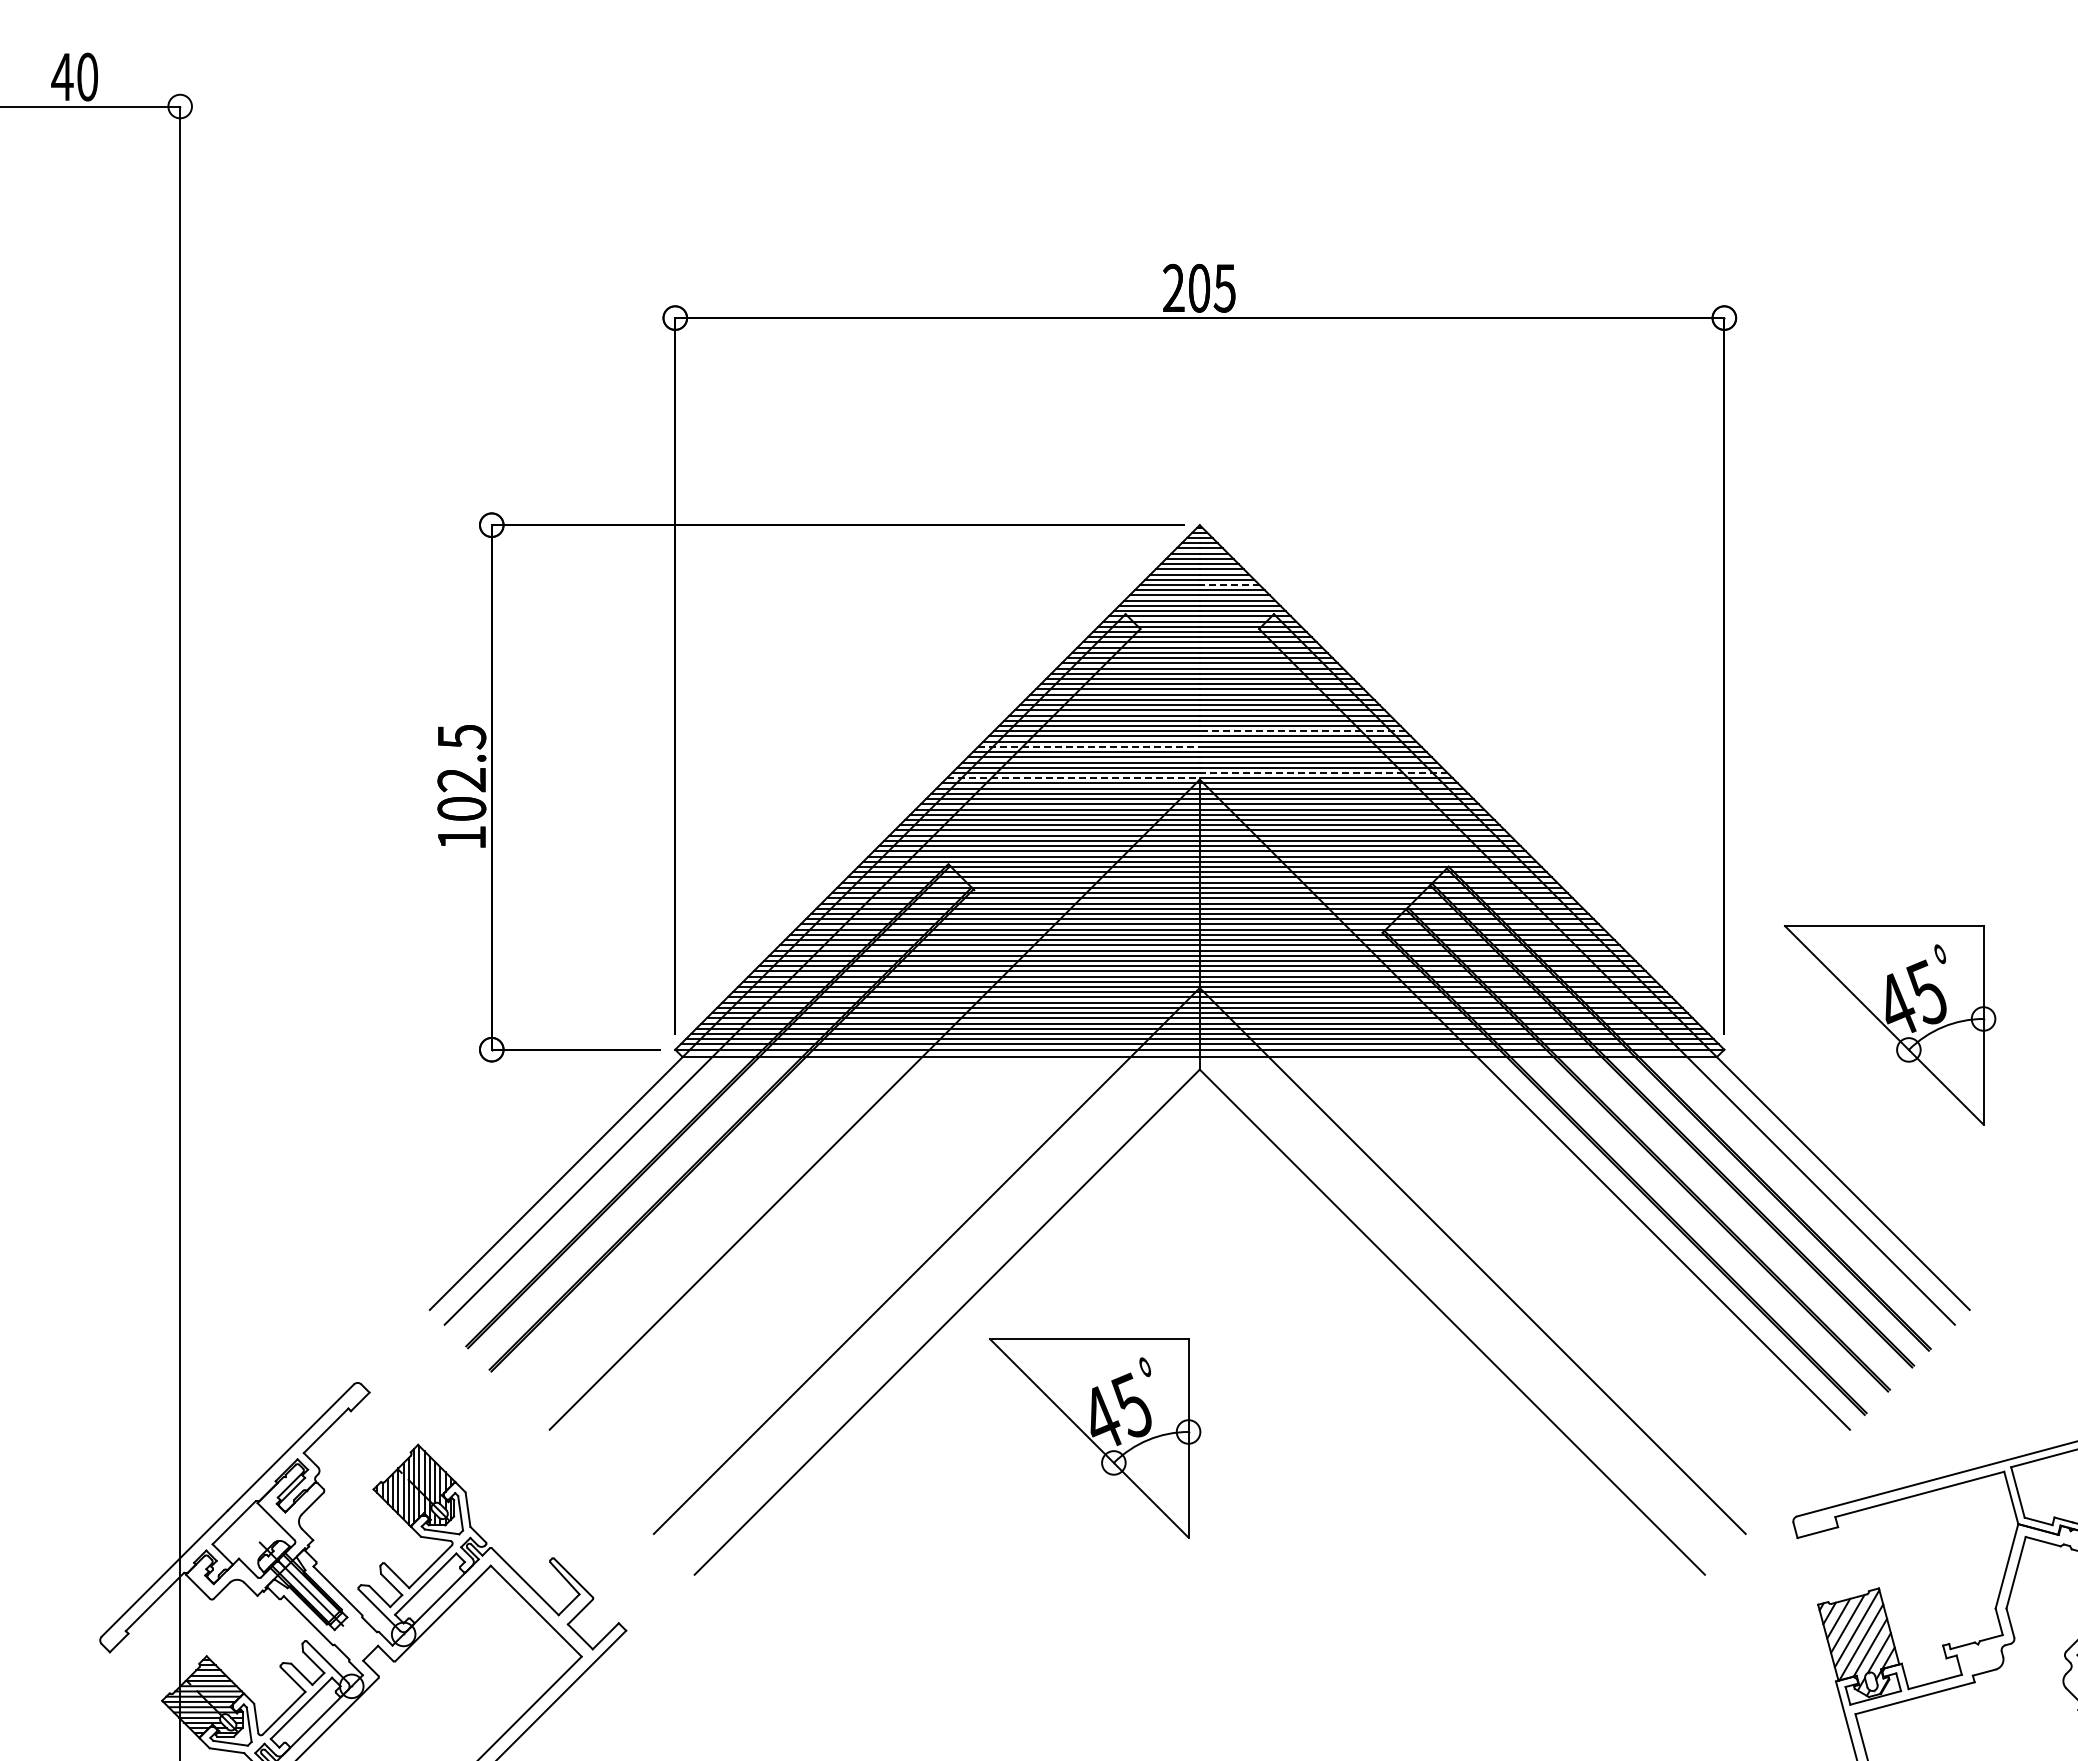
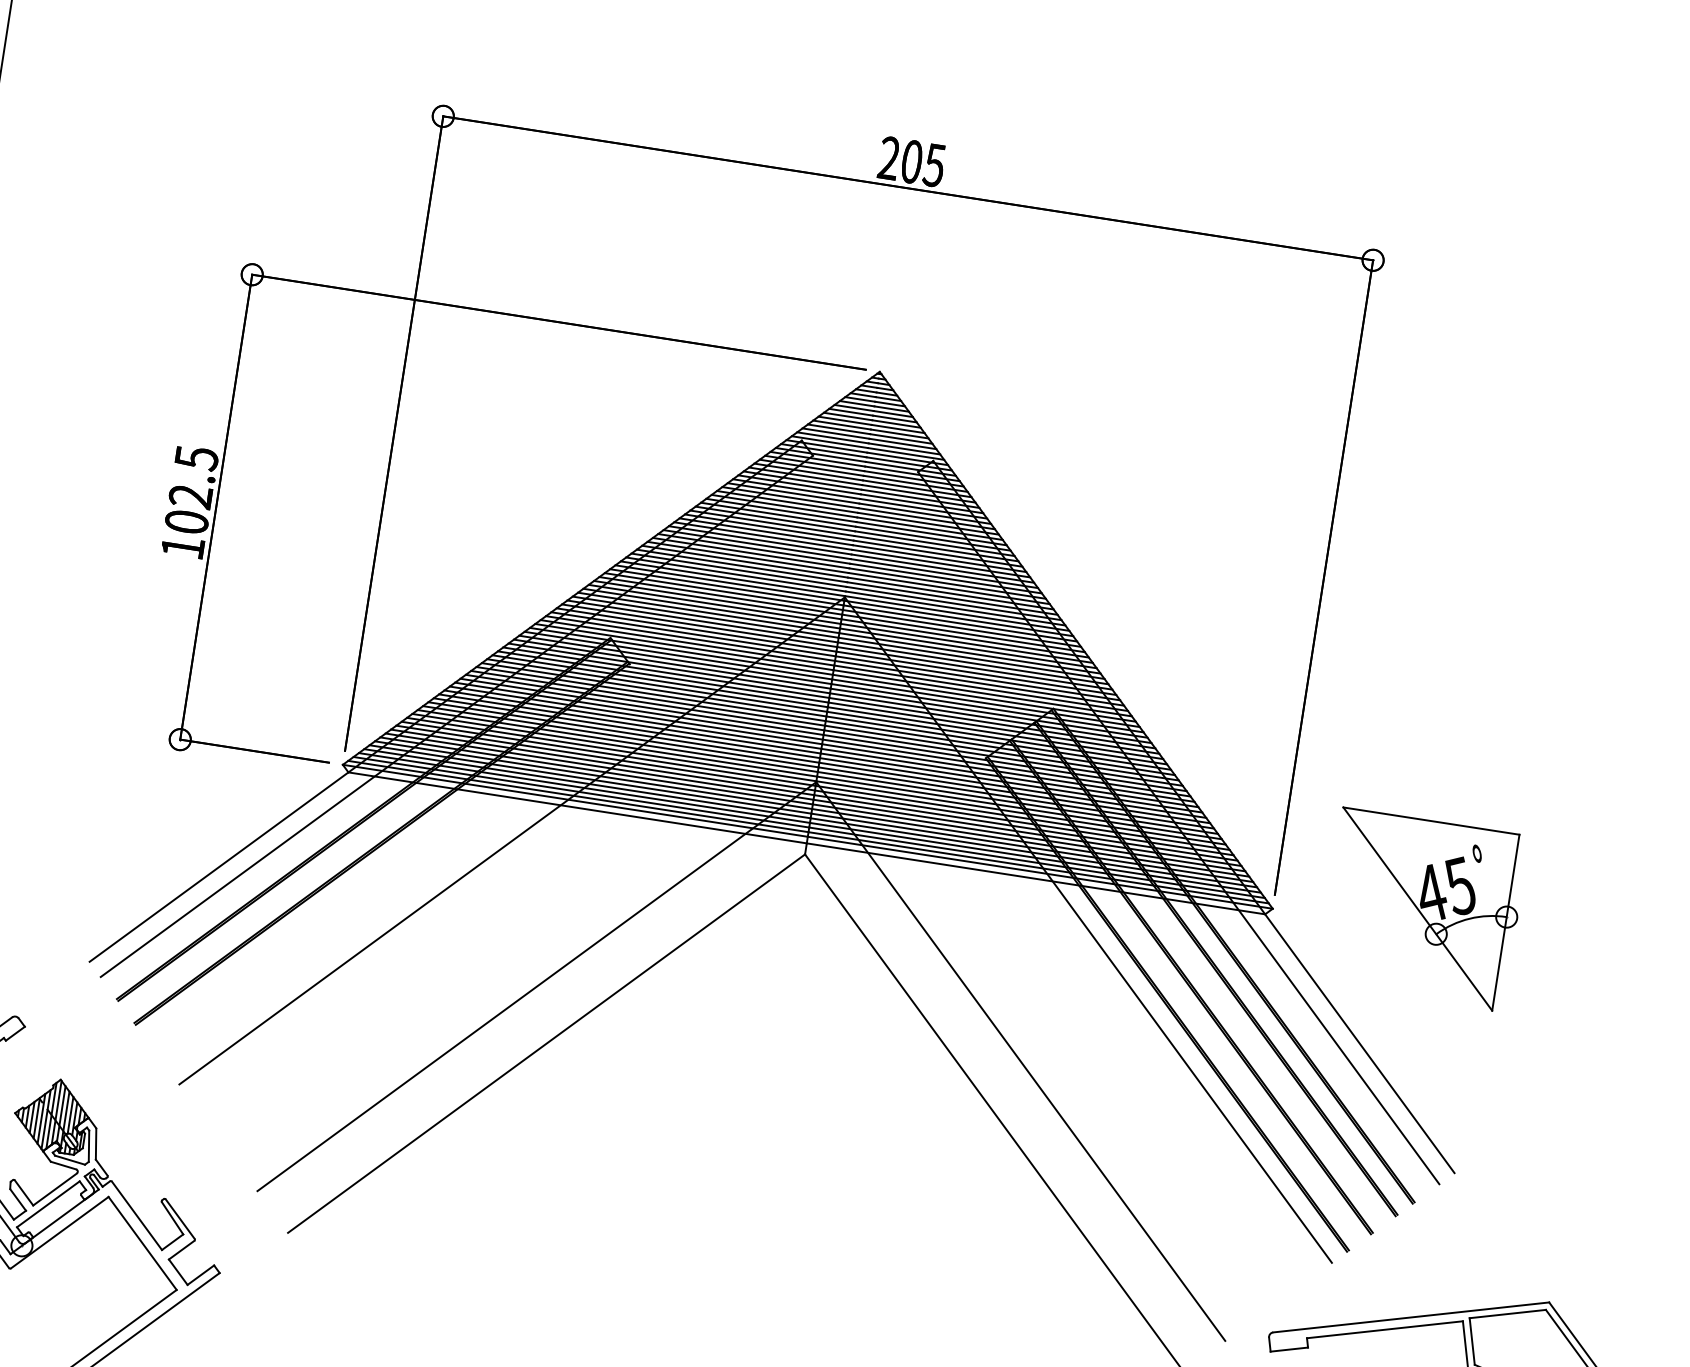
line: (1229, 585) -> (897, 429), dashed -> solid
line: (1302, 731) -> (942, 568), dashed -> solid
line: (1088, 746) -> (750, 552), dashed -> solid
line: (1323, 772) -> (955, 608), dashed -> solid
line: (1073, 778) -> (733, 579), dashed -> solid
part: (1095, 1438) -> (662, 1167), removed

